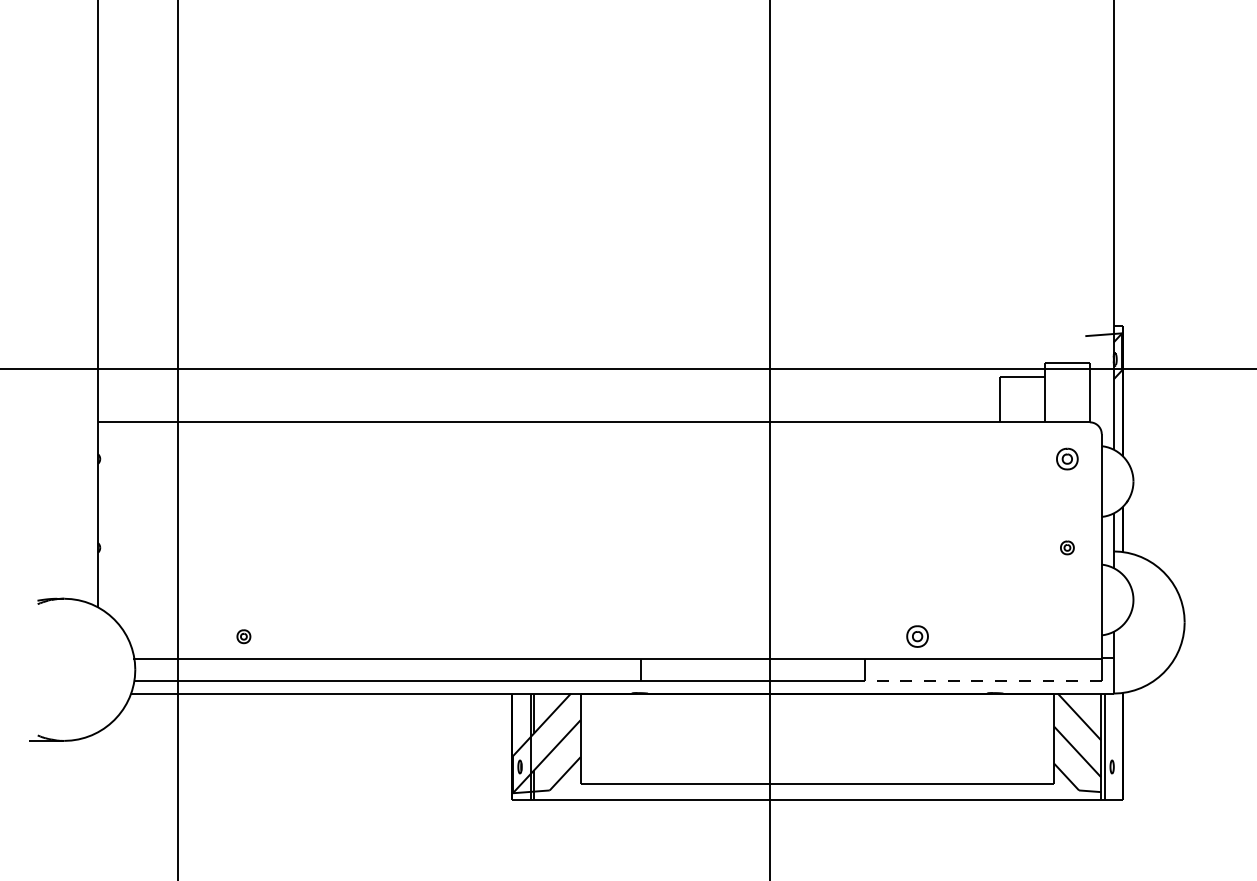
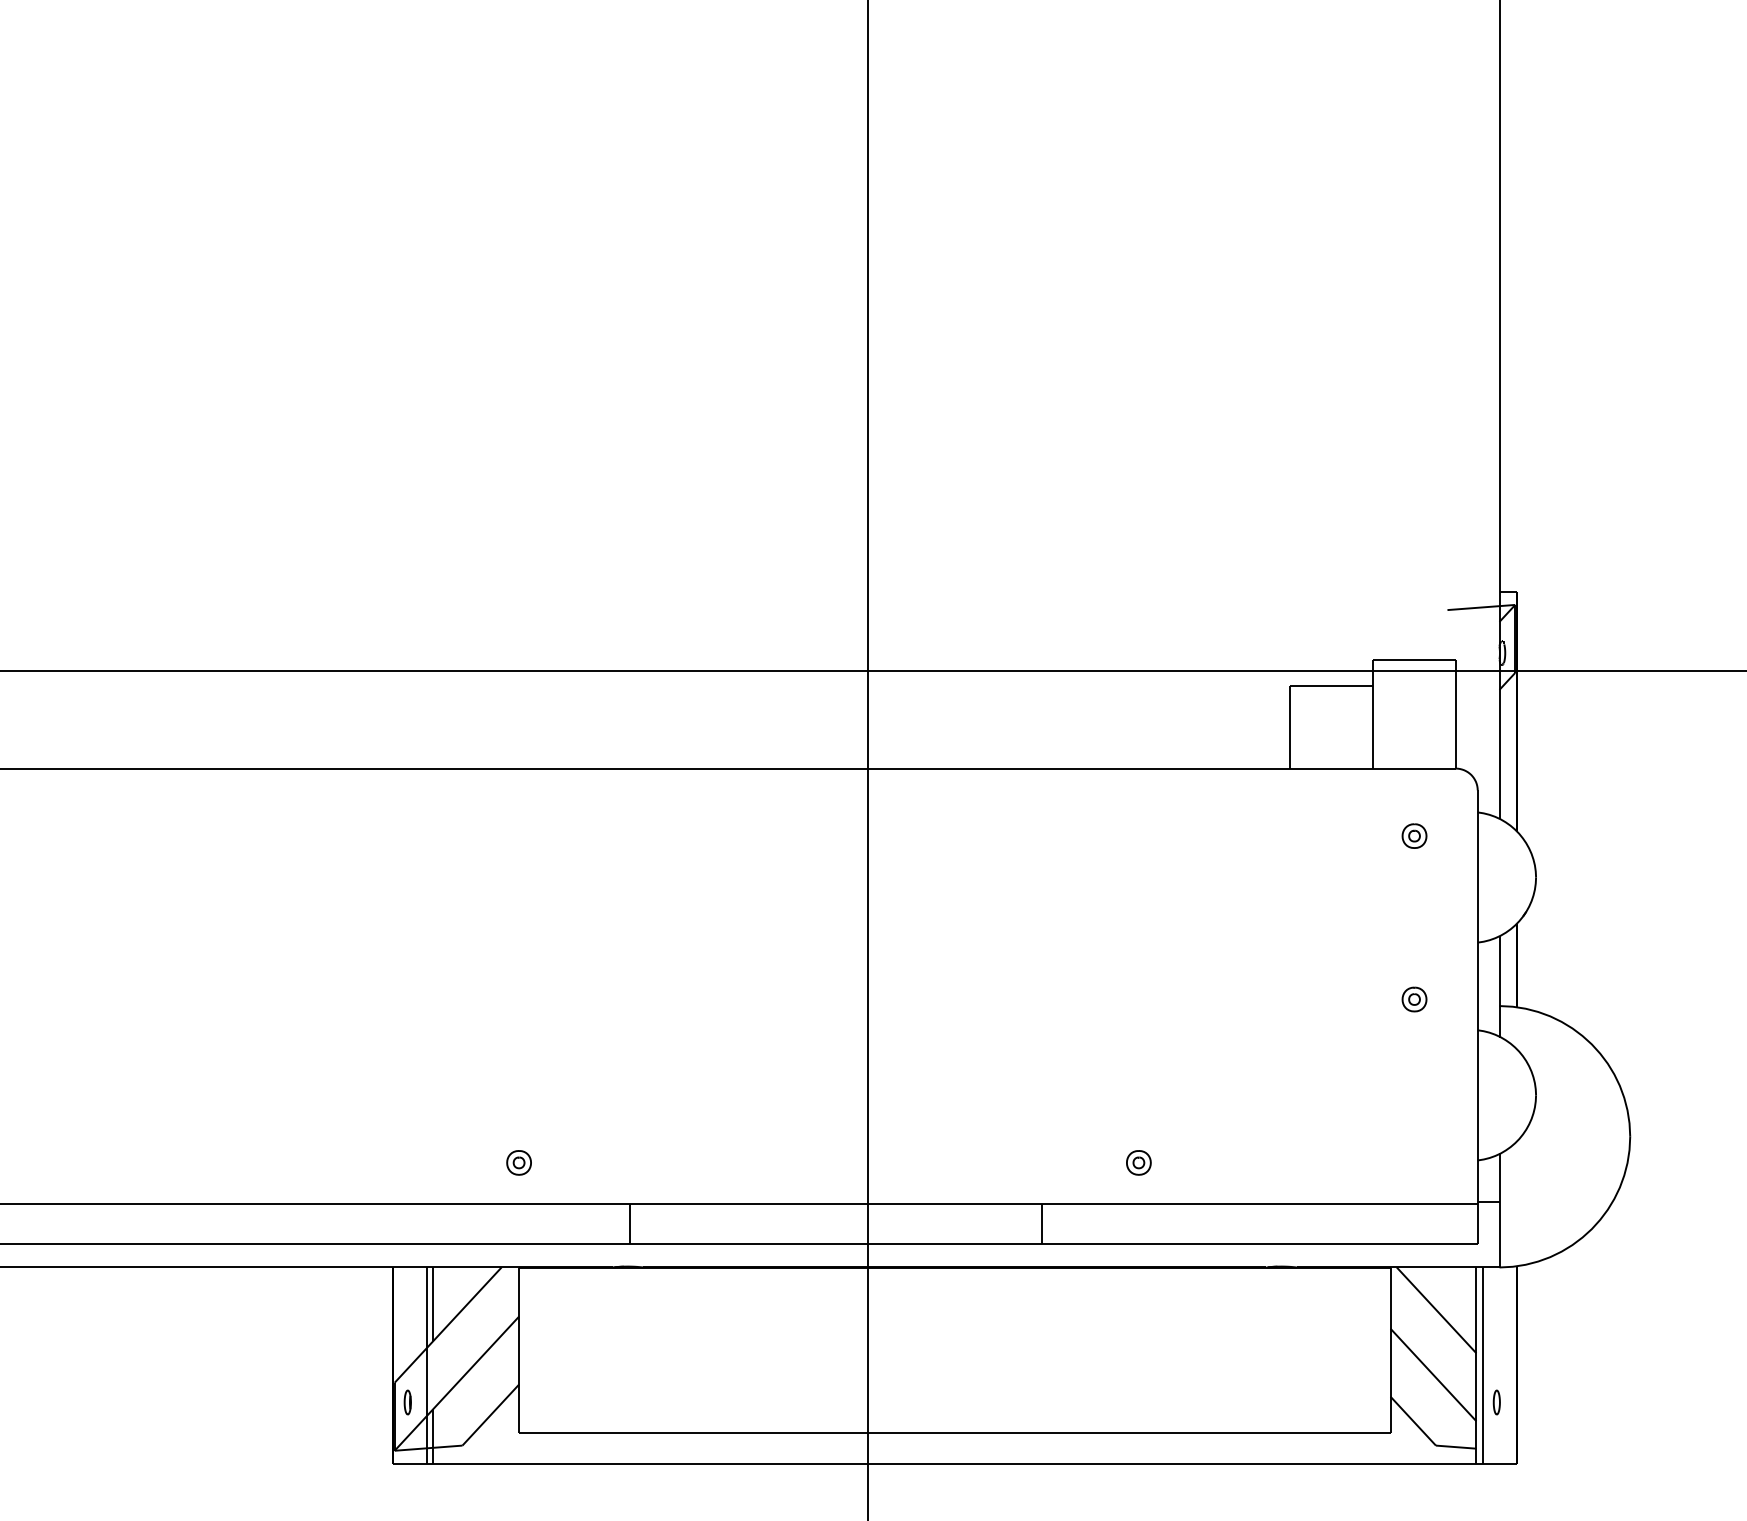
part: (1067, 458) -> (1414, 835), size x0.62
part: (580, 636) -> (518, 1162), added
part: (917, 636) -> (1138, 1162), size x0.62
line: (982, 680) -> (1258, 1243), dashed -> solid

